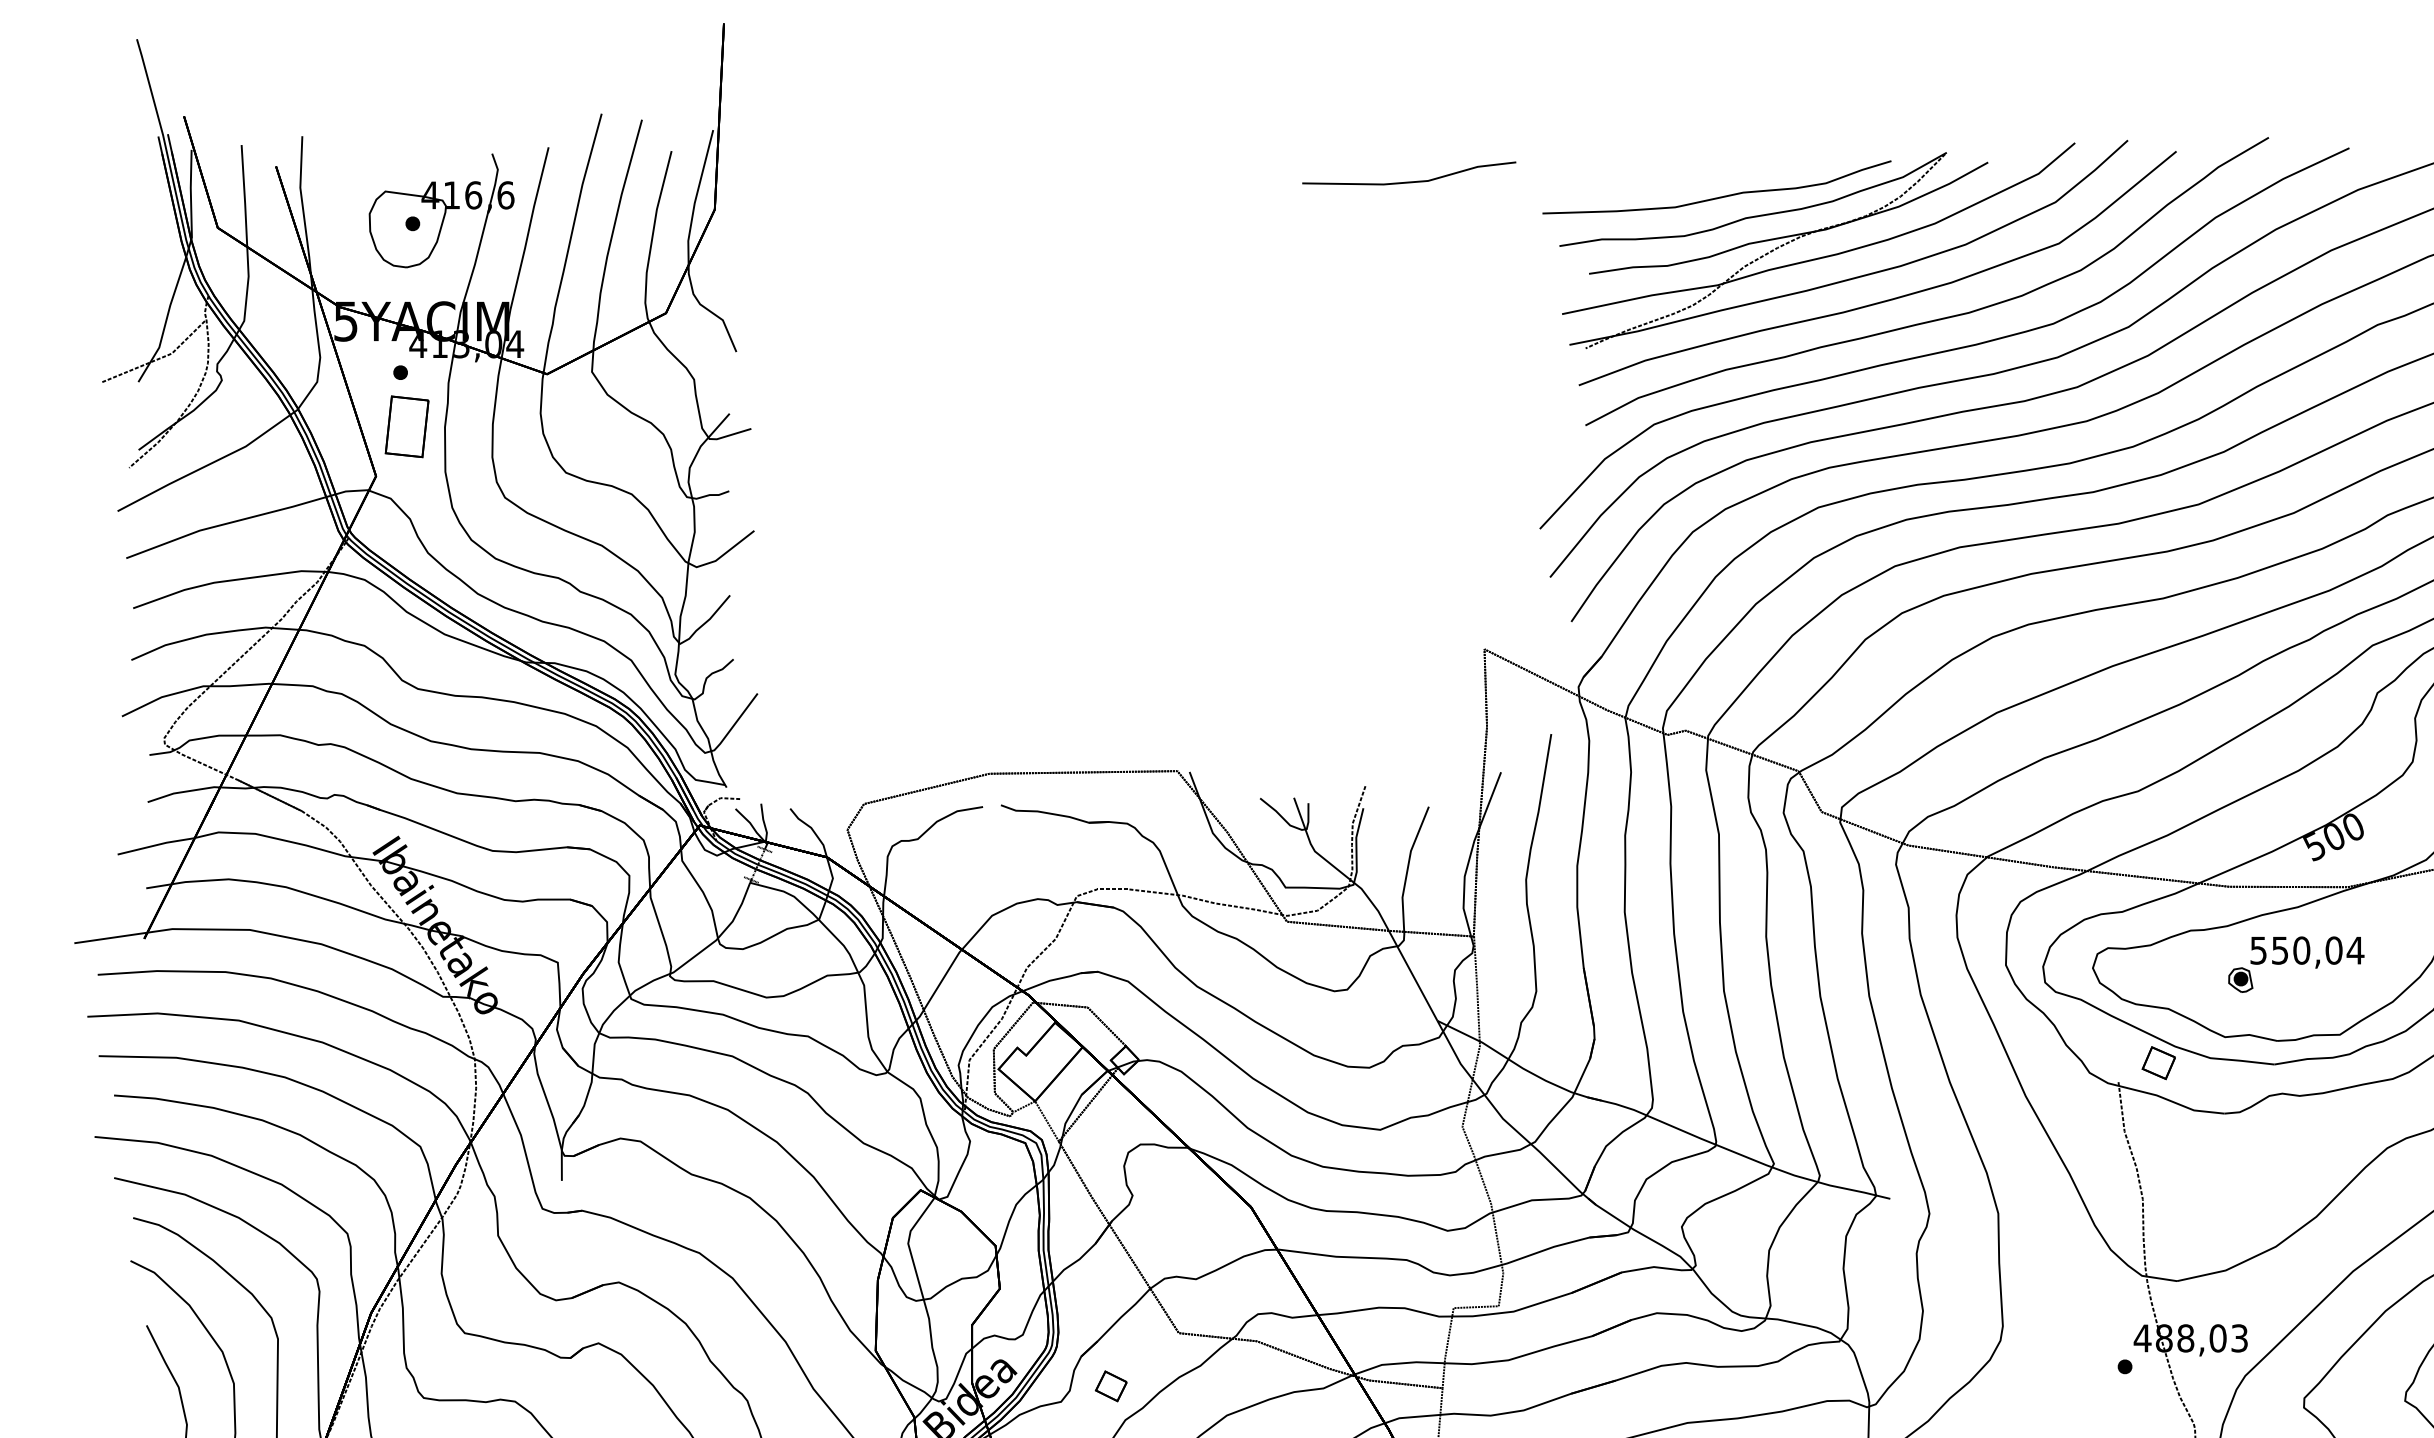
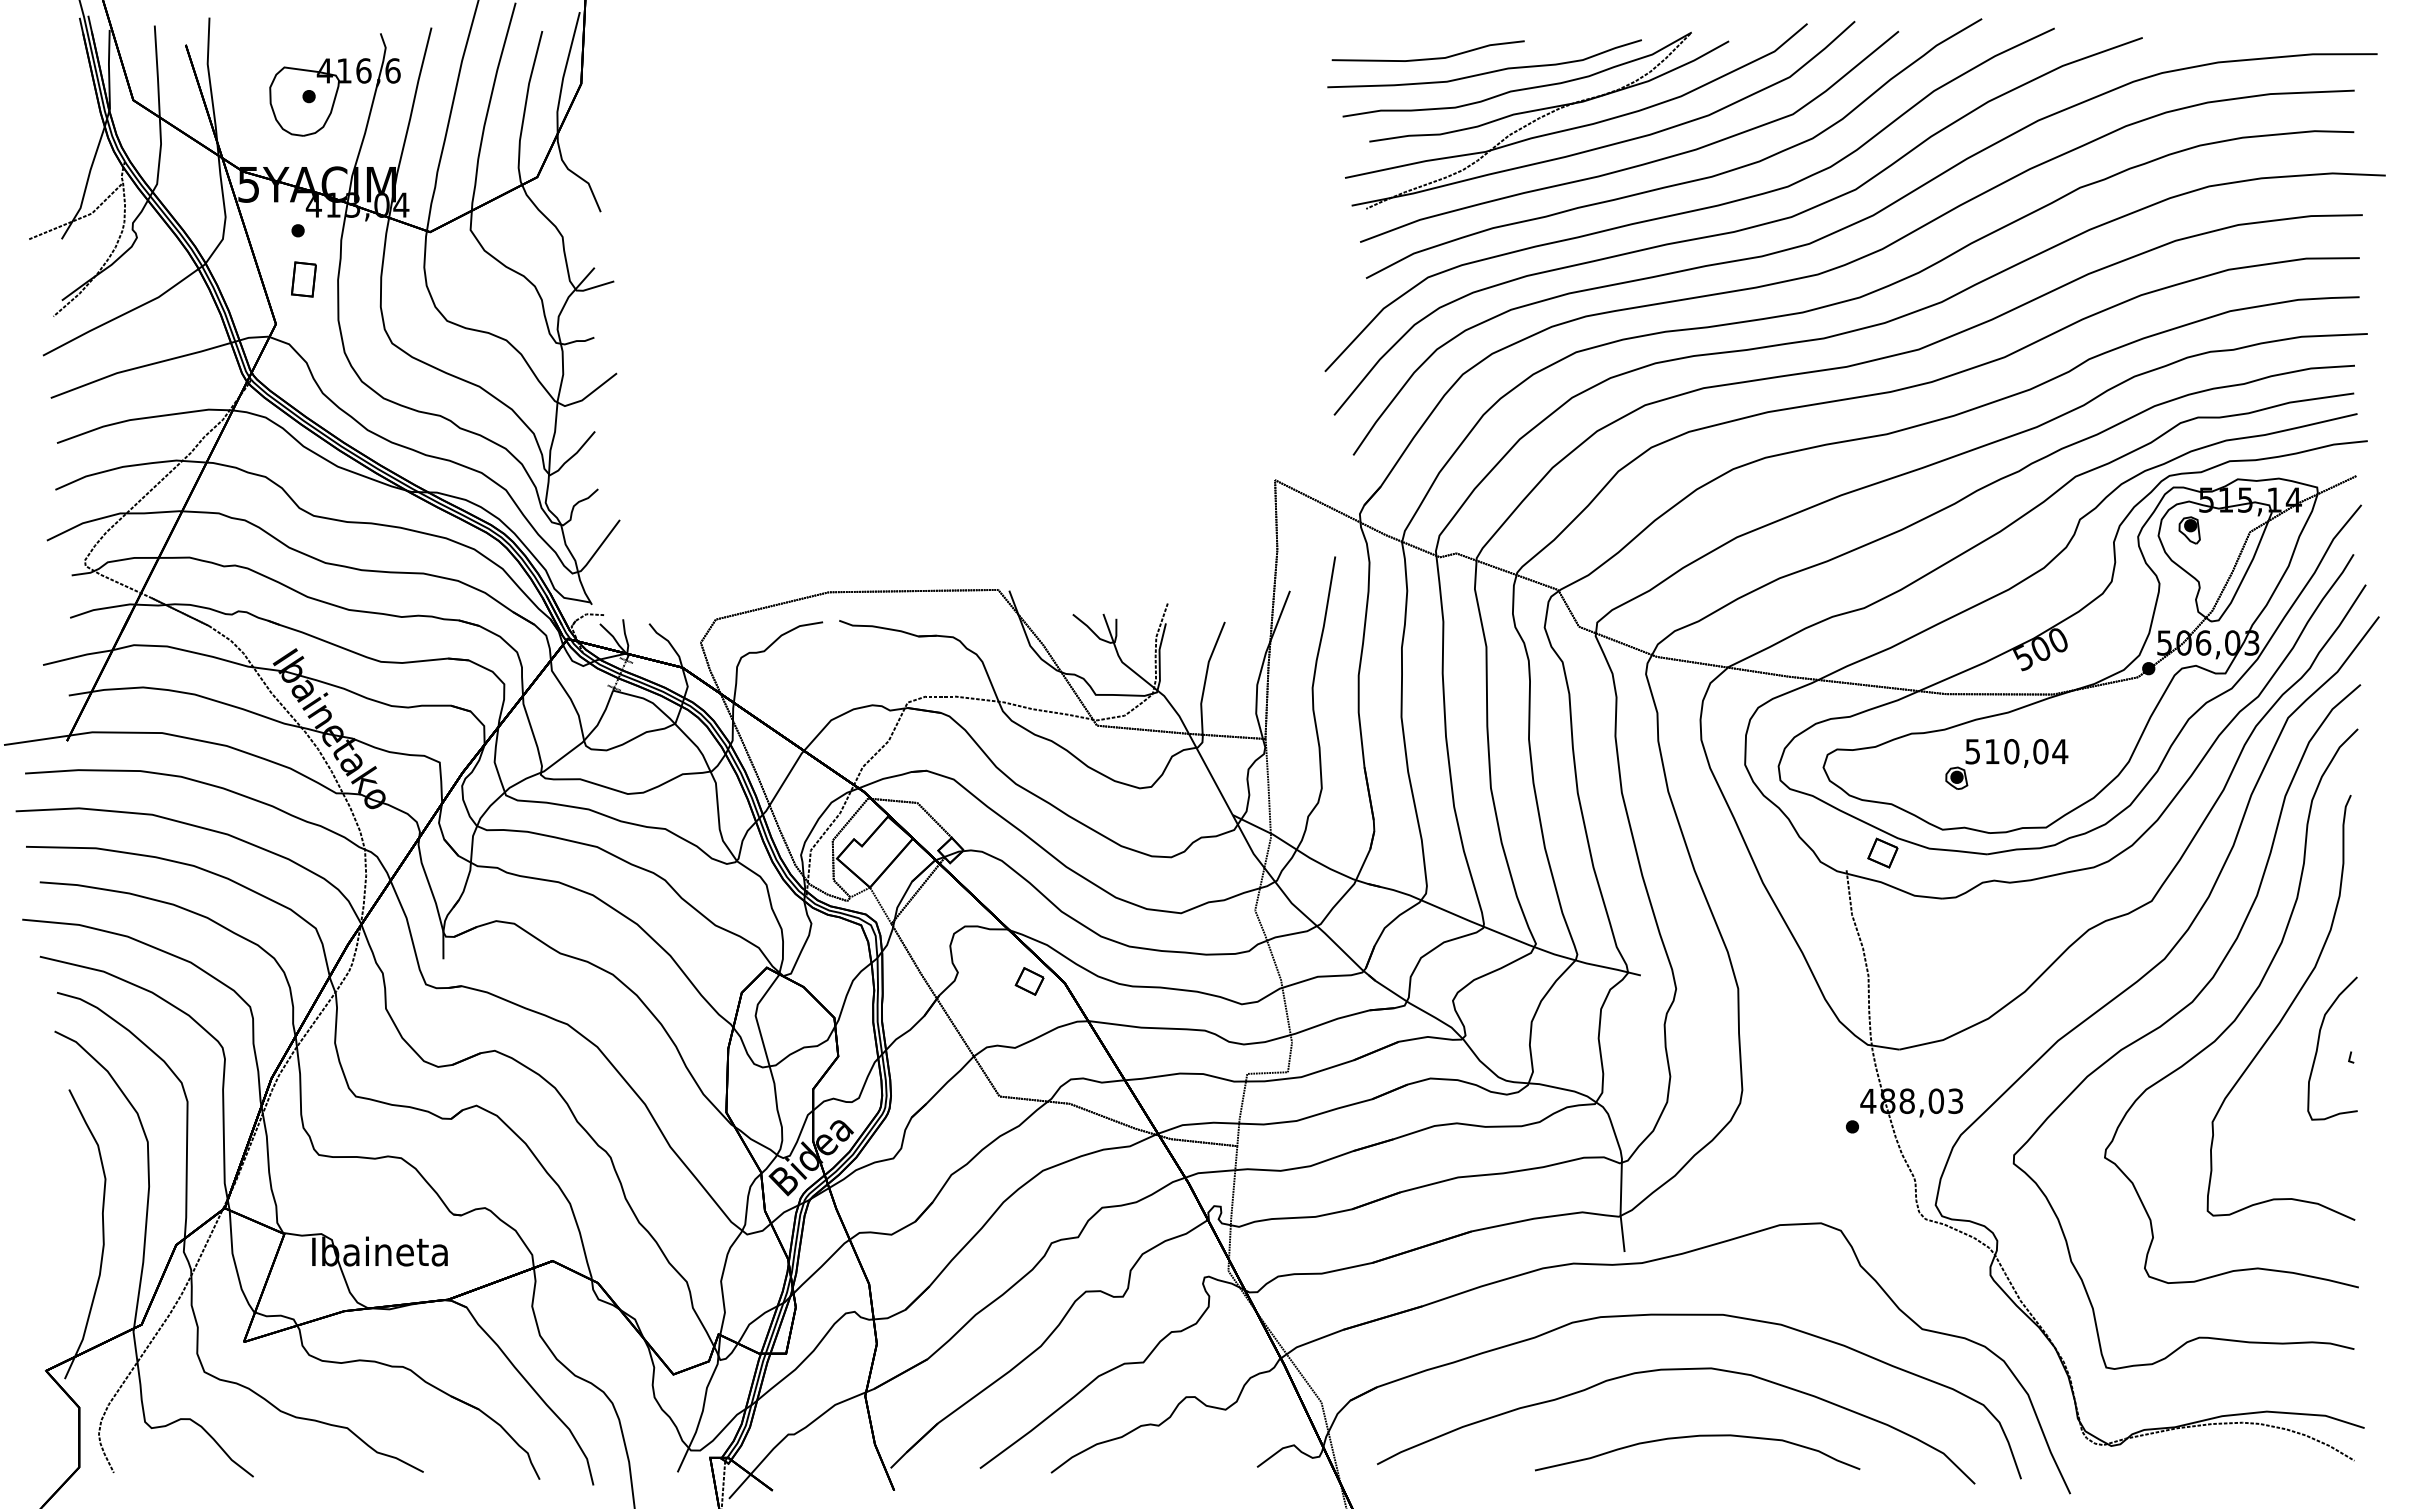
line: (1408, 181) -> (1427, 58), moved
part: (406, 426) -> (303, 279), size x0.62
text: (2280, 950) -> (1992, 751), 550,04 -> 510,04
part: (1111, 1386) -> (1029, 981), moved

